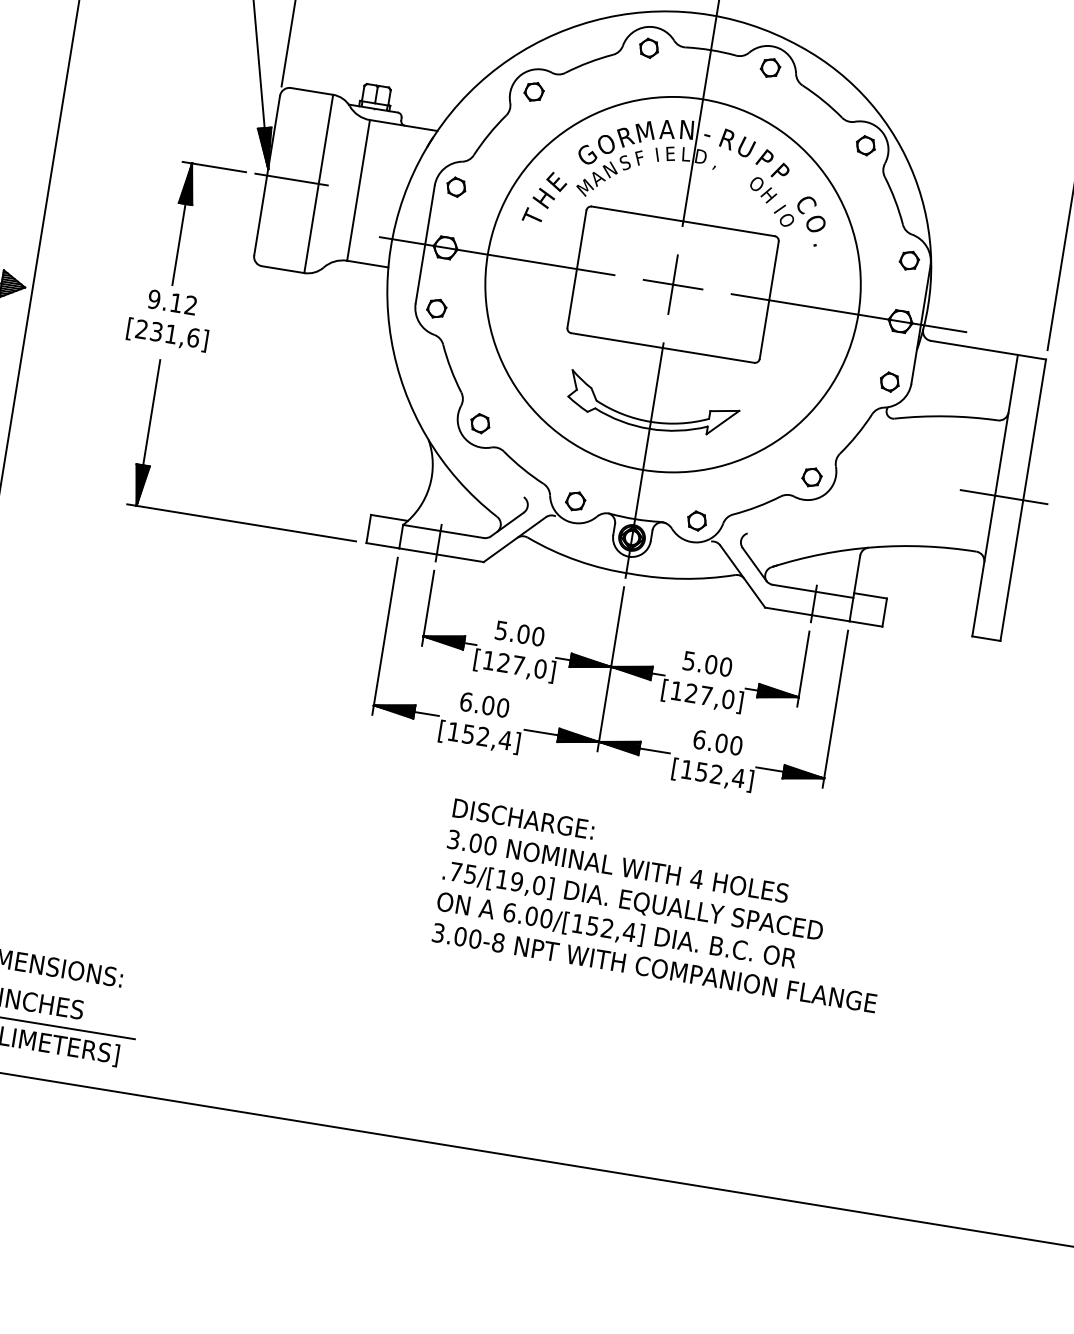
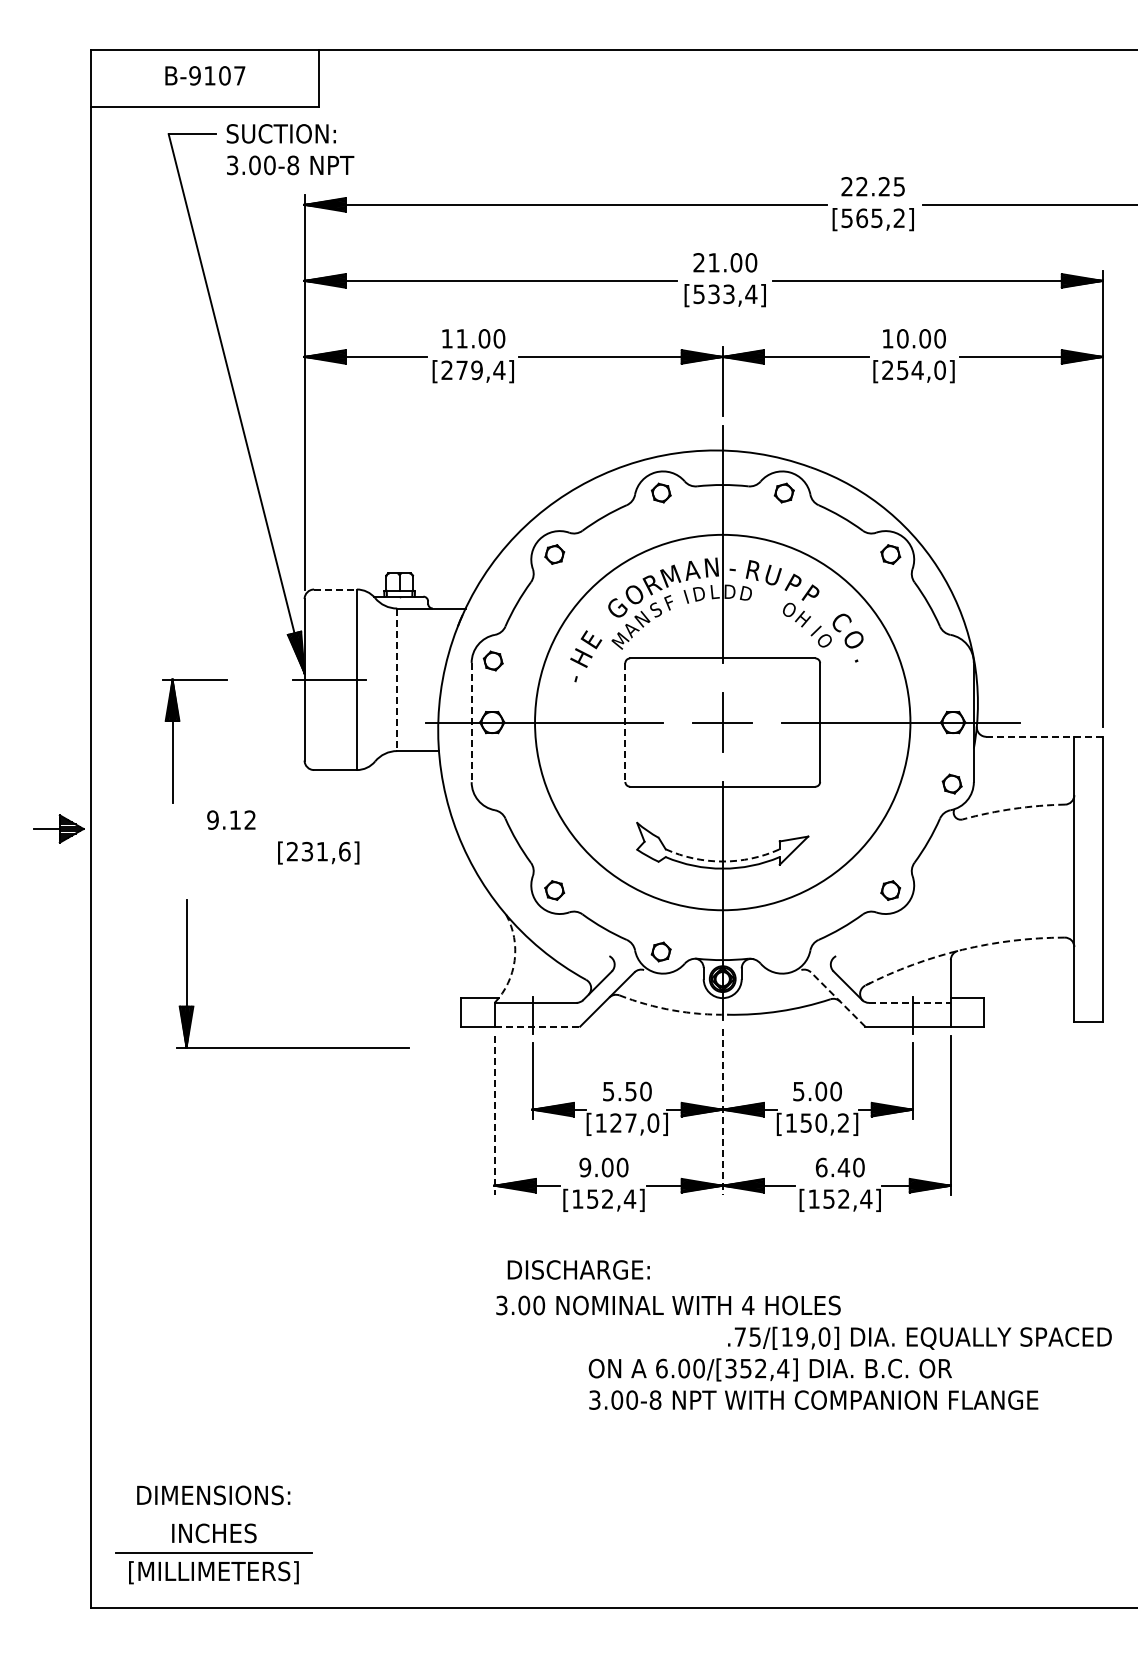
line: (312, 91) -> (335, 589), solid -> dashed
text: (669, 153) -> (698, 593), E -> D
text: (716, 161) -> (745, 594), , -> D
line: (358, 191) -> (397, 680), solid -> dashed
text: (533, 215) -> (573, 676), T -> -
part: (183, 223) -> (173, 740), moved
line: (425, 244) -> (471, 722), solid -> dashed
part: (908, 259) -> (951, 660), removed
line: (576, 270) -> (625, 723), solid -> dashed
part: (436, 308) -> (492, 783), removed
text: (167, 334) -> (318, 852), moved
line: (989, 350) -> (1045, 736), solid -> dashed
arc: (946, 416) -> (1013, 808), solid -> dashed
arc: (650, 421) -> (722, 861), solid -> dashed
arc: (429, 486) -> (514, 960), solid -> dashed
line: (1004, 497) -> (1083, 879), removed
part: (696, 520) -> (783, 951), removed
part: (241, 522) -> (292, 1047), moved
arc: (873, 547) -> (962, 949), solid -> dashed
line: (441, 555) -> (537, 1026), solid -> dashed
arc: (577, 560) -> (672, 1010), solid -> dashed
line: (742, 576) -> (837, 999), solid -> dashed
line: (812, 590) -> (909, 1002), solid -> dashed
text: (523, 634) -> (630, 1091), 5.00 -> 5.50
line: (384, 636) -> (494, 1115), solid -> dashed
line: (610, 669) -> (722, 1112), solid -> dashed
text: (709, 695) -> (824, 1122), [127,0] -> [150,2]
text: (466, 701) -> (585, 1167), 6.00 -> 9.00
text: (721, 743) -> (843, 1167), 6.00 -> 6.40
text: (523, 818) -> (578, 1269), moved
text: (618, 866) -> (668, 1305), moved
text: (632, 901) -> (919, 1337), moved
text: (577, 923) -> (730, 1368), 6.00/[152,4] -> 6.00/[352,4]

